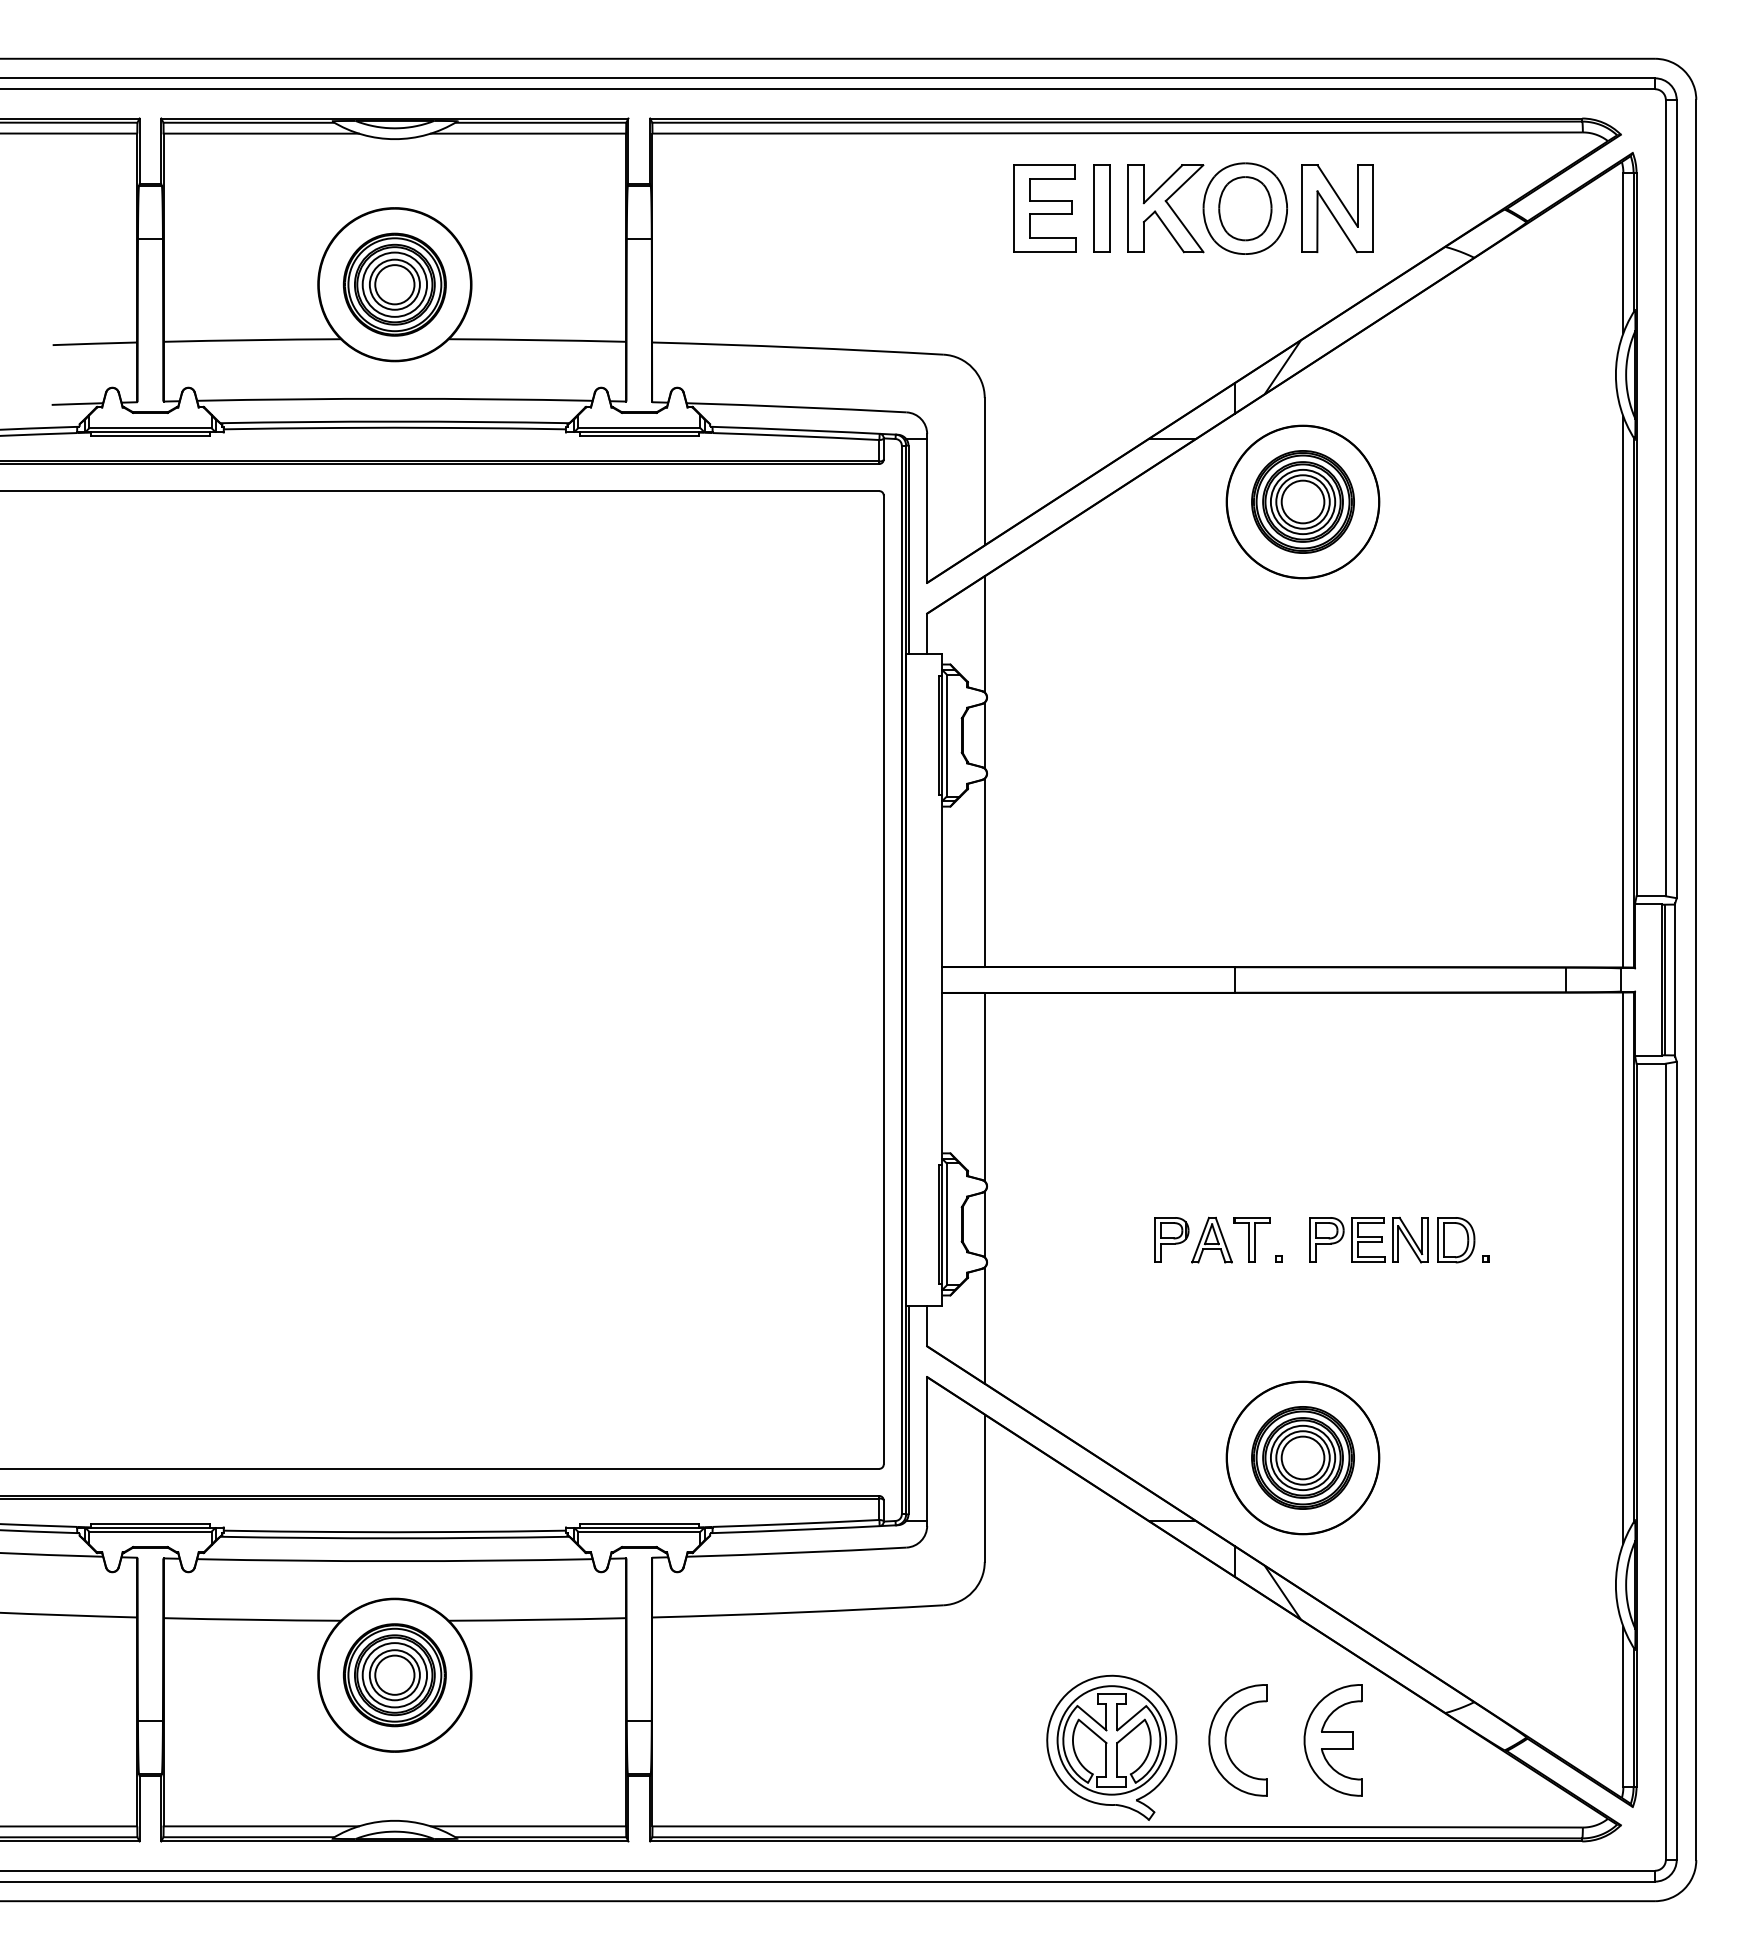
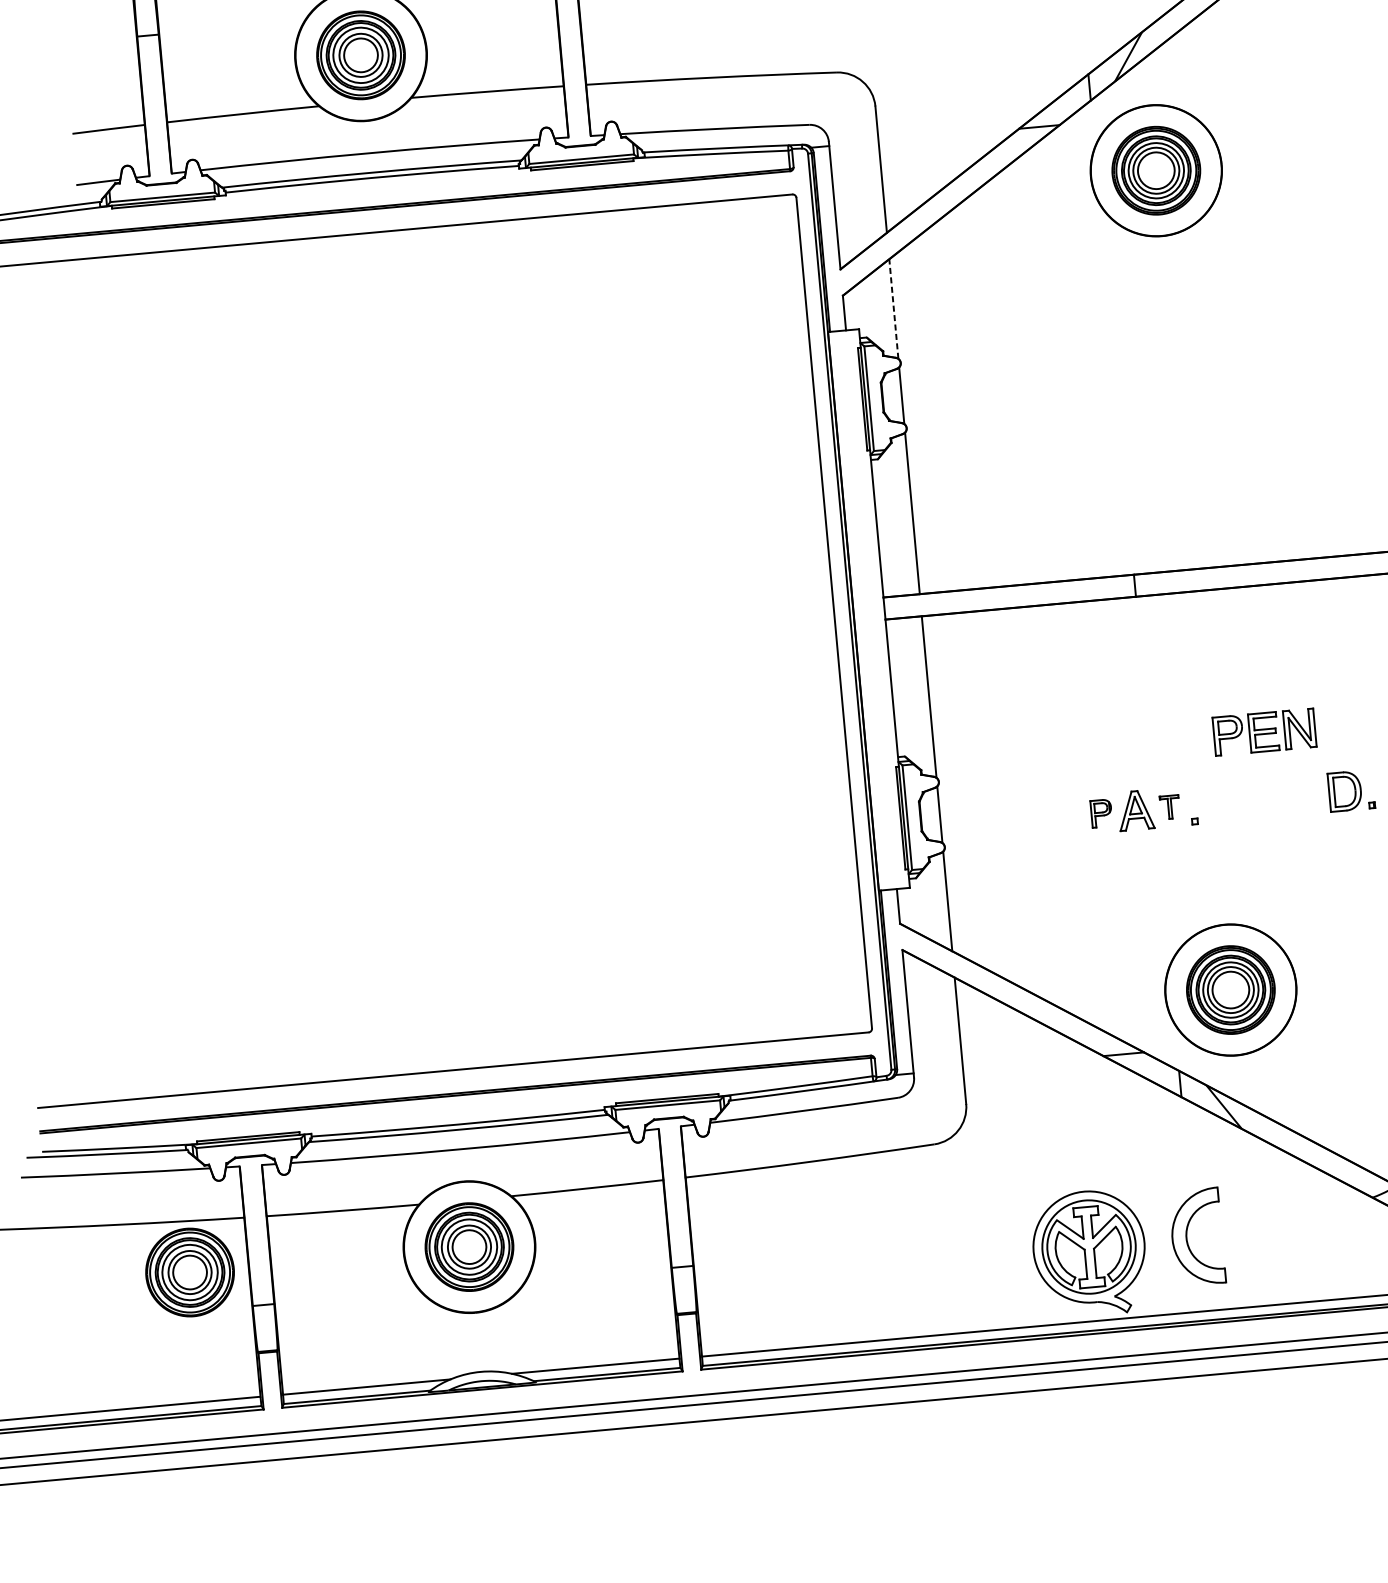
line: (984, 633) -> (893, 308), solid -> dashed
part: (1171, 1239) -> (1101, 813), size x0.7
part: (1251, 1239) -> (1169, 806), size x0.6
part: (1368, 1239) -> (1263, 731), moved
part: (68, 1675) -> (189, 1272), added
part: (1332, 1740) -> (1278, 1229), removed

